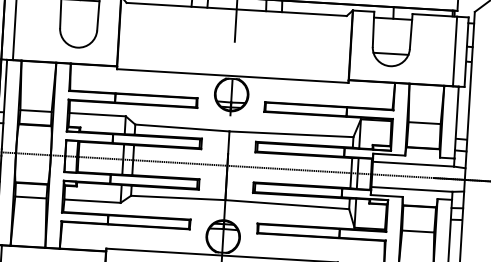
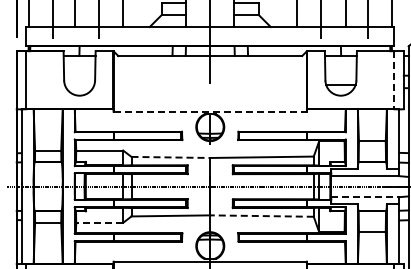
line: (455, 51) -> (394, 80), solid -> dashed
line: (233, 75) -> (210, 111), solid -> dashed
line: (183, 128) -> (171, 157), solid -> dashed
line: (412, 189) -> (365, 197), solid -> dashed
line: (92, 200) -> (99, 222), solid -> dashed
line: (287, 205) -> (262, 216), solid -> dashed

